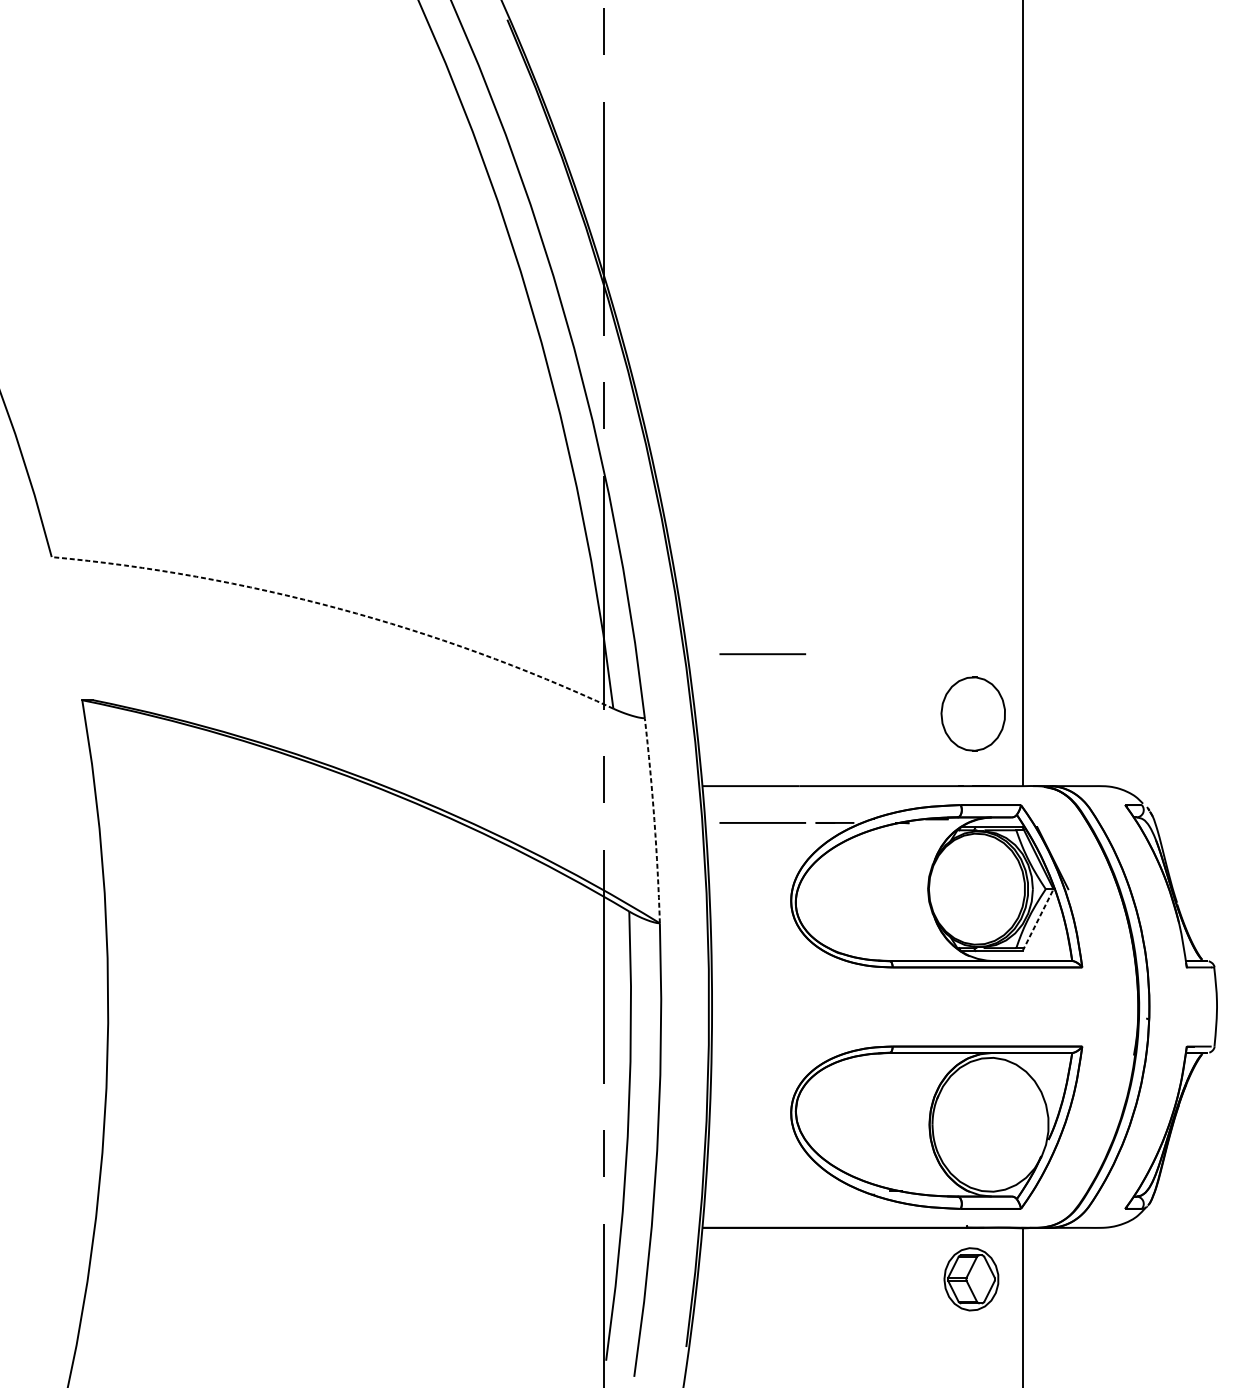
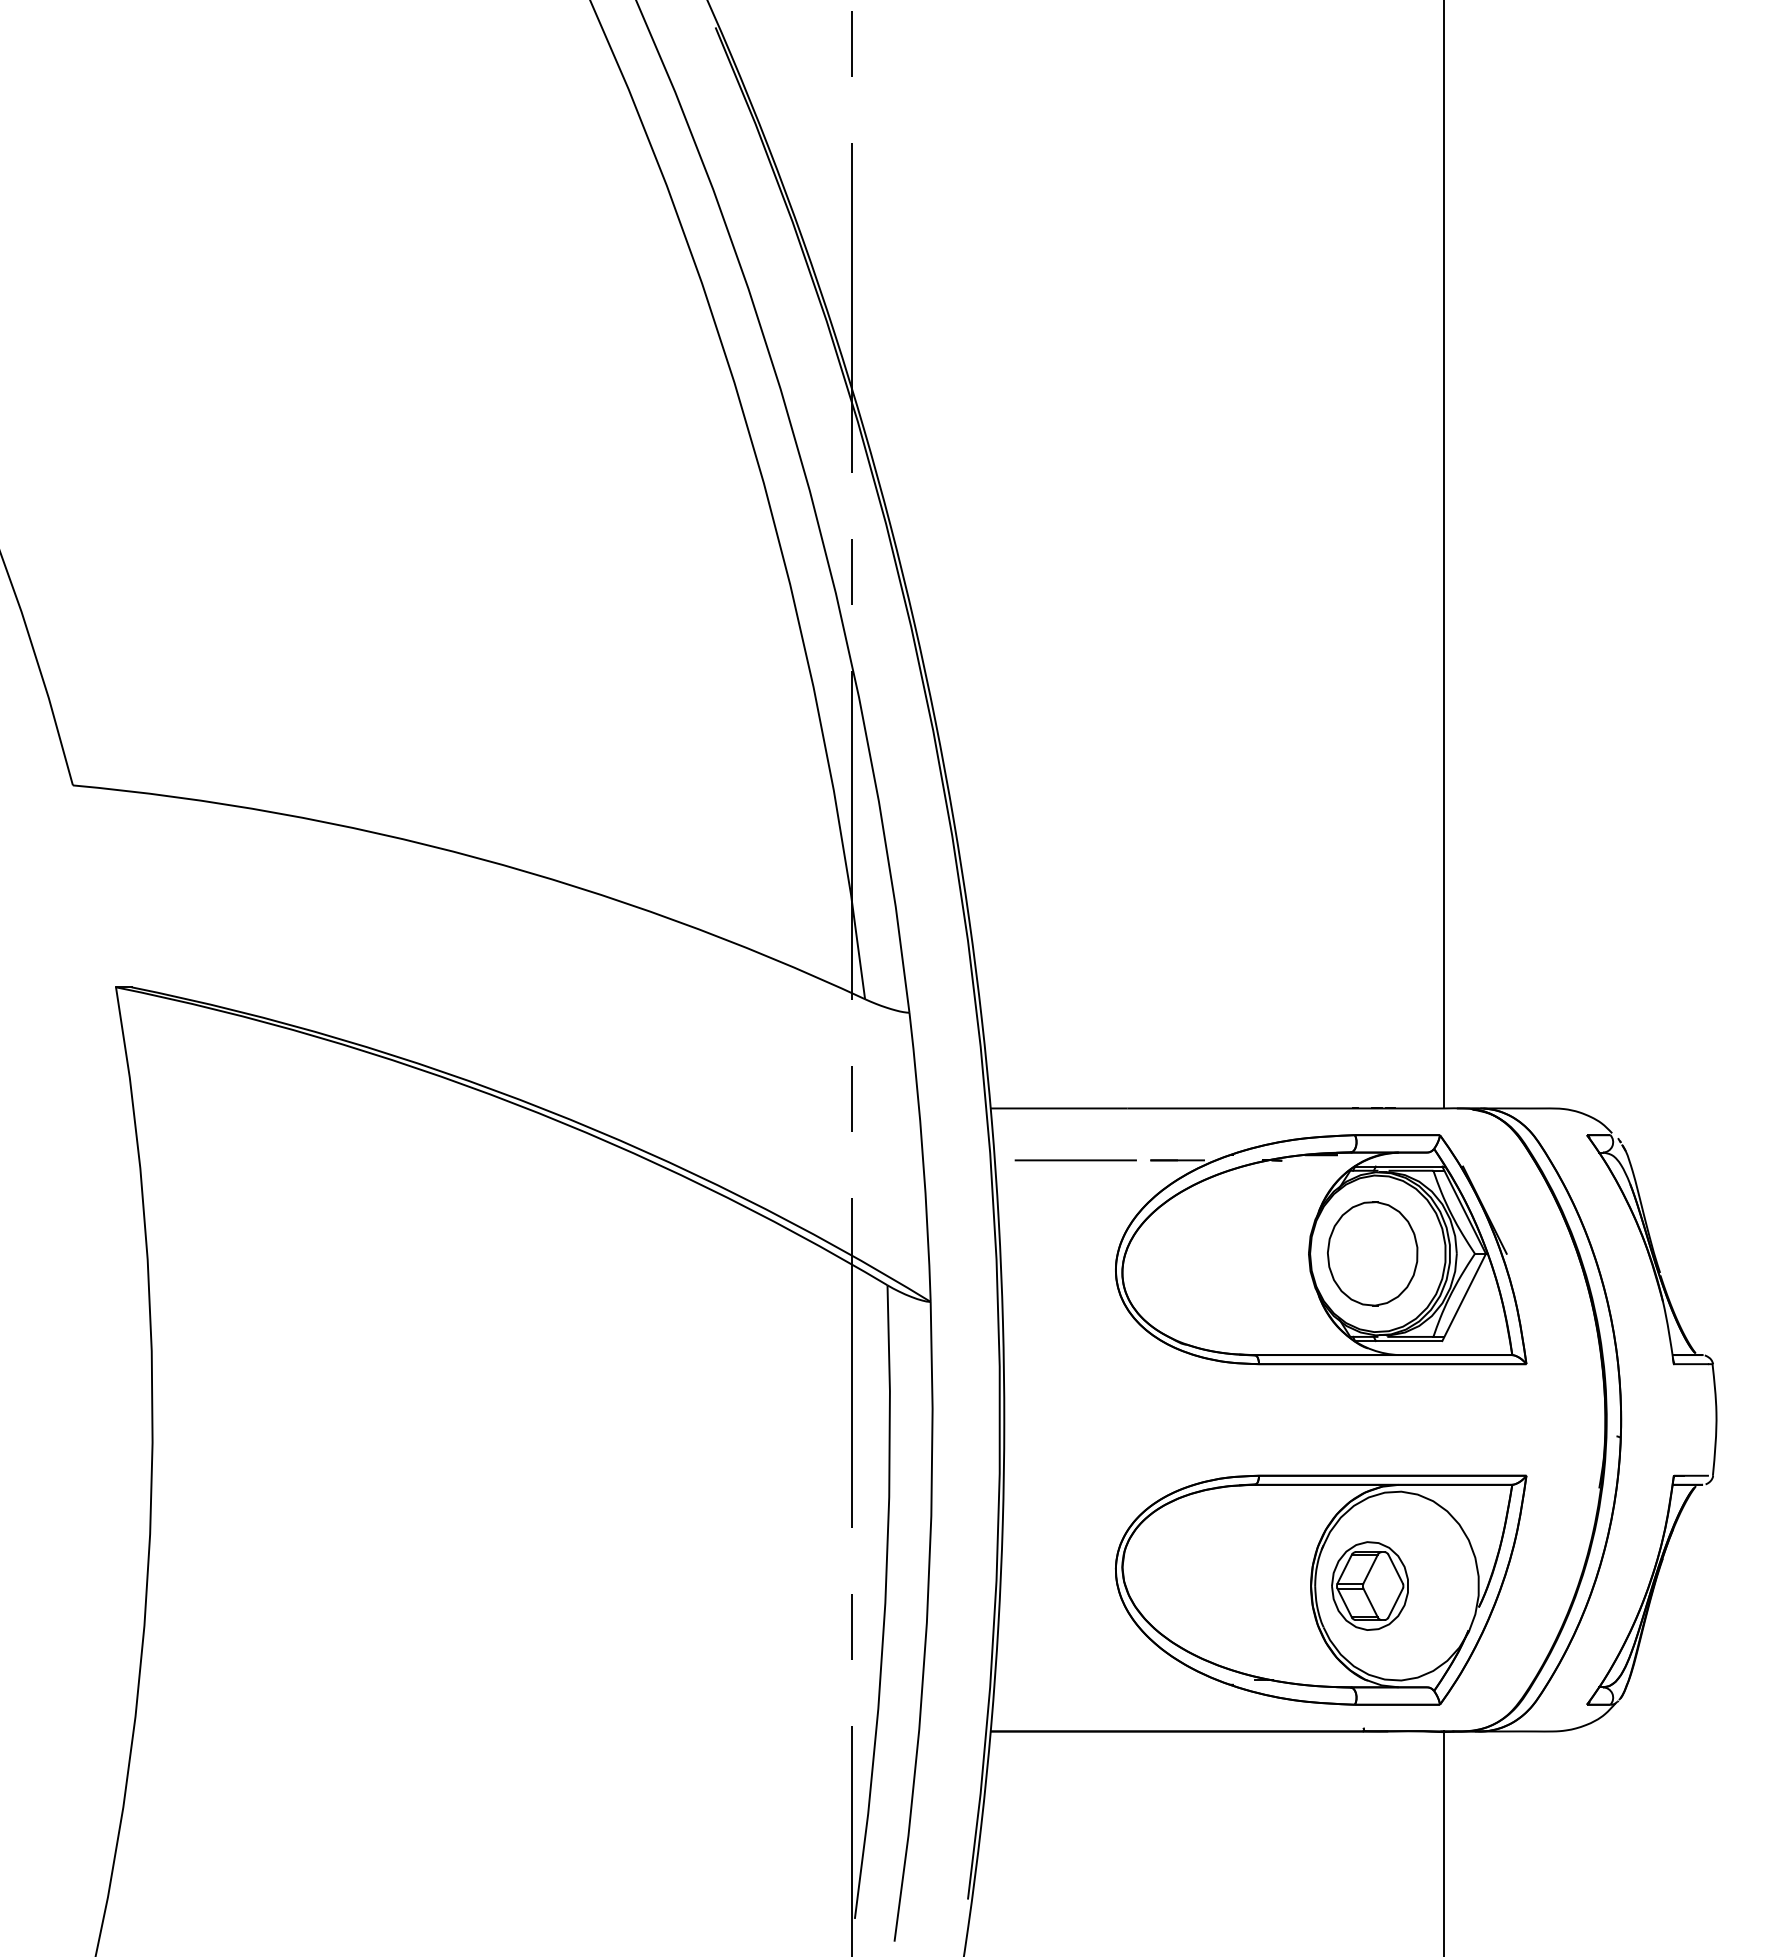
arc: (339, 608) -> (478, 858), dashed -> solid
line: (762, 654) -> (1075, 922), removed
part: (973, 713) -> (1372, 1253), moved
arc: (654, 820) -> (923, 1157), dashed -> solid
line: (1038, 920) -> (1464, 1297), dashed -> solid
part: (971, 1278) -> (1369, 1585), moved

